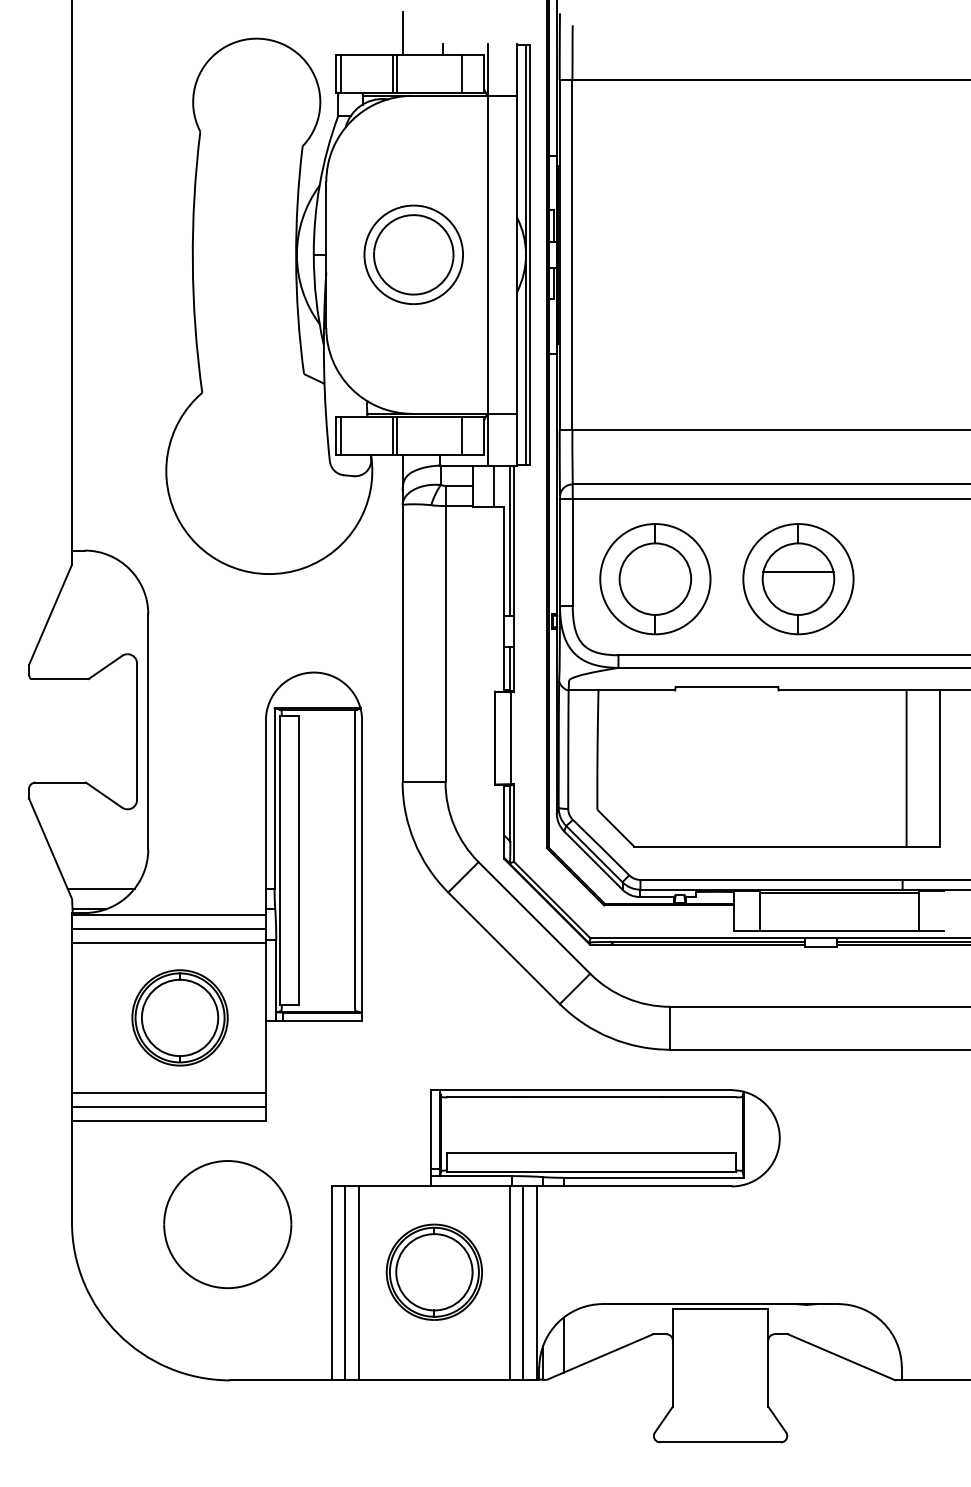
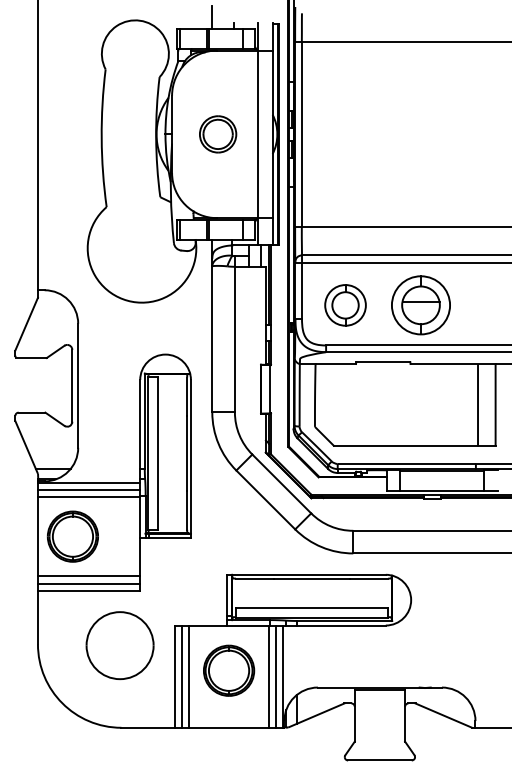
part: (412, 255) -> (217, 134), size x0.7
part: (655, 579) -> (345, 305), size x0.7
part: (179, 1017) -> (72, 536), moved

